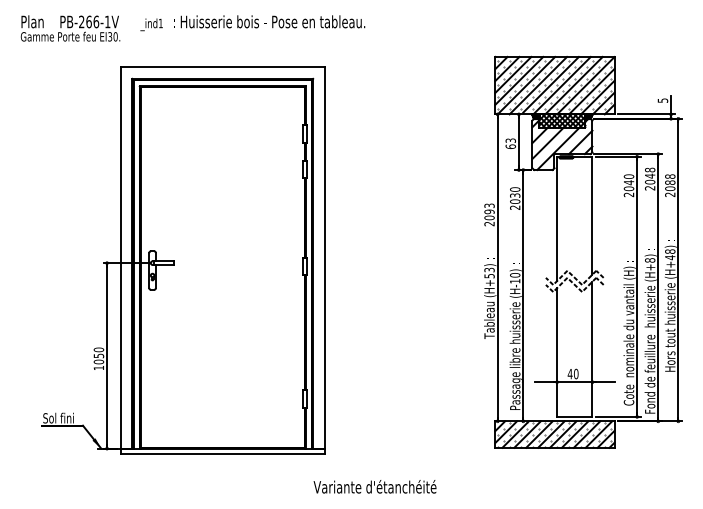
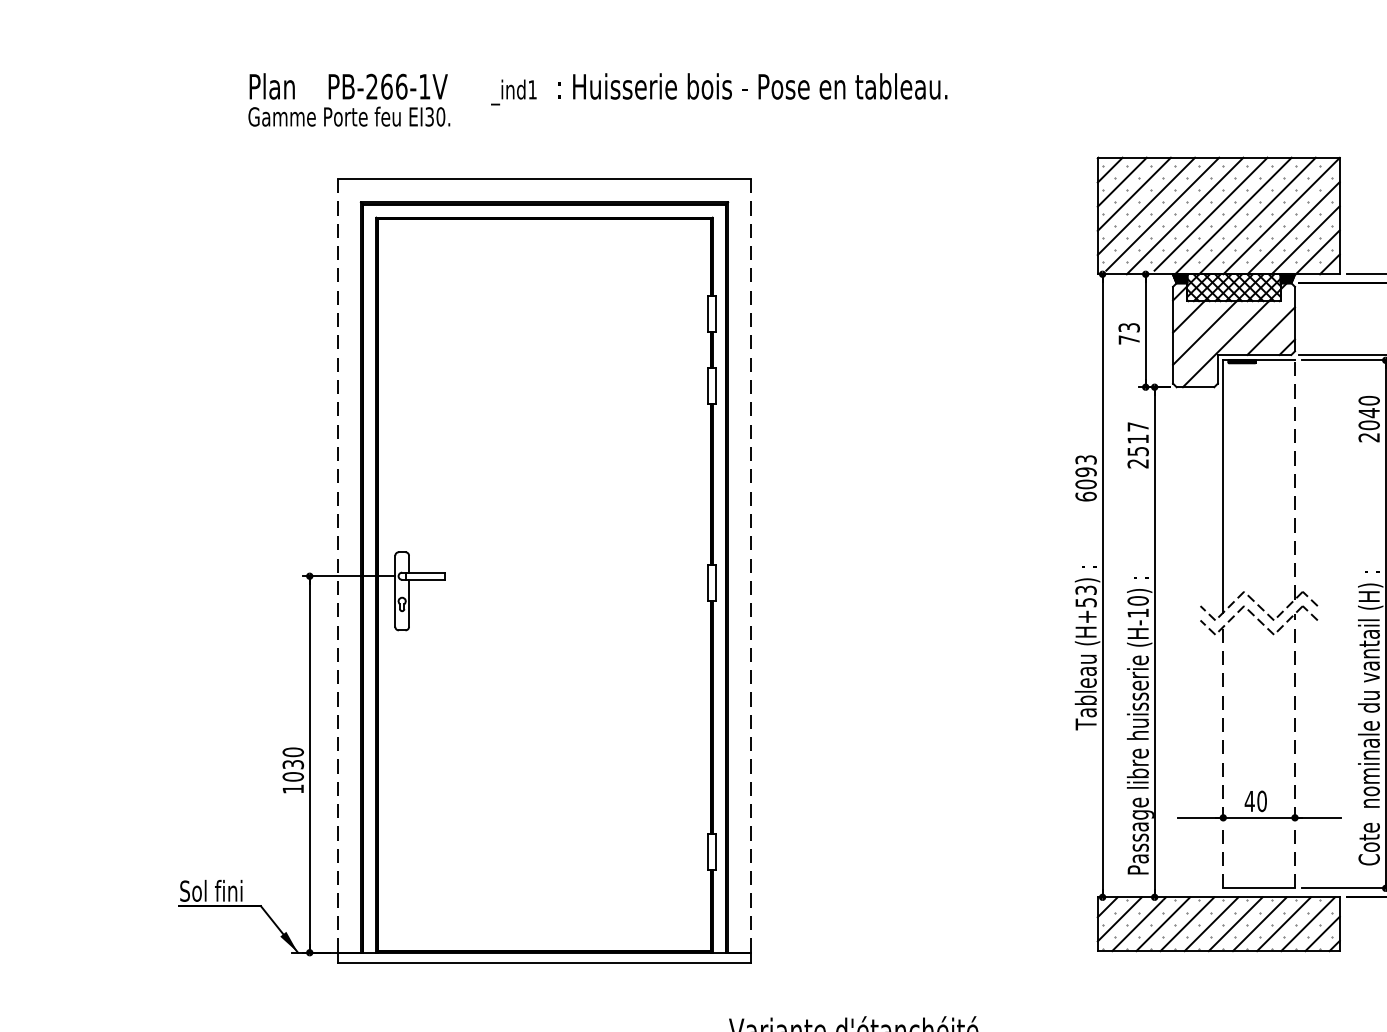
text: (192, 28) -> (596, 99), moved
text: (510, 146) -> (1128, 339), 63 -> 73
text: (515, 195) -> (1138, 438), 2030 -> 2517
line: (592, 215) -> (1295, 479), solid -> dashed
text: (489, 223) -> (1086, 495), 2093 -> 6093
line: (120, 258) -> (337, 566), solid -> dashed
line: (324, 258) -> (751, 566), solid -> dashed
line: (592, 349) -> (1295, 751), solid -> dashed
line: (557, 352) -> (1224, 757), solid -> dashed
text: (97, 355) -> (290, 763), 1050 -> 1030

